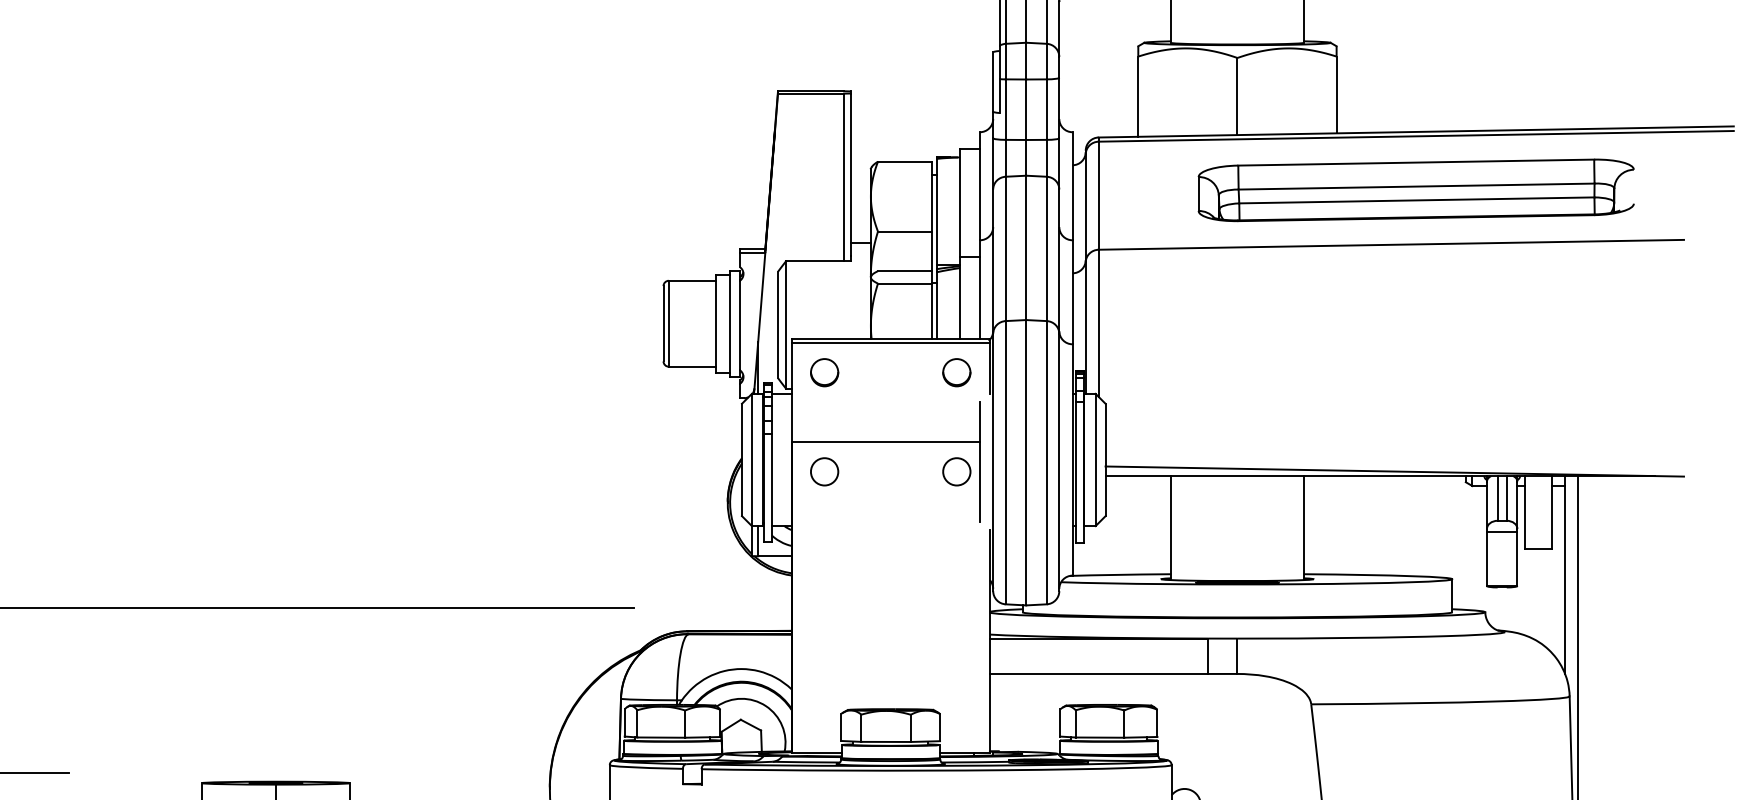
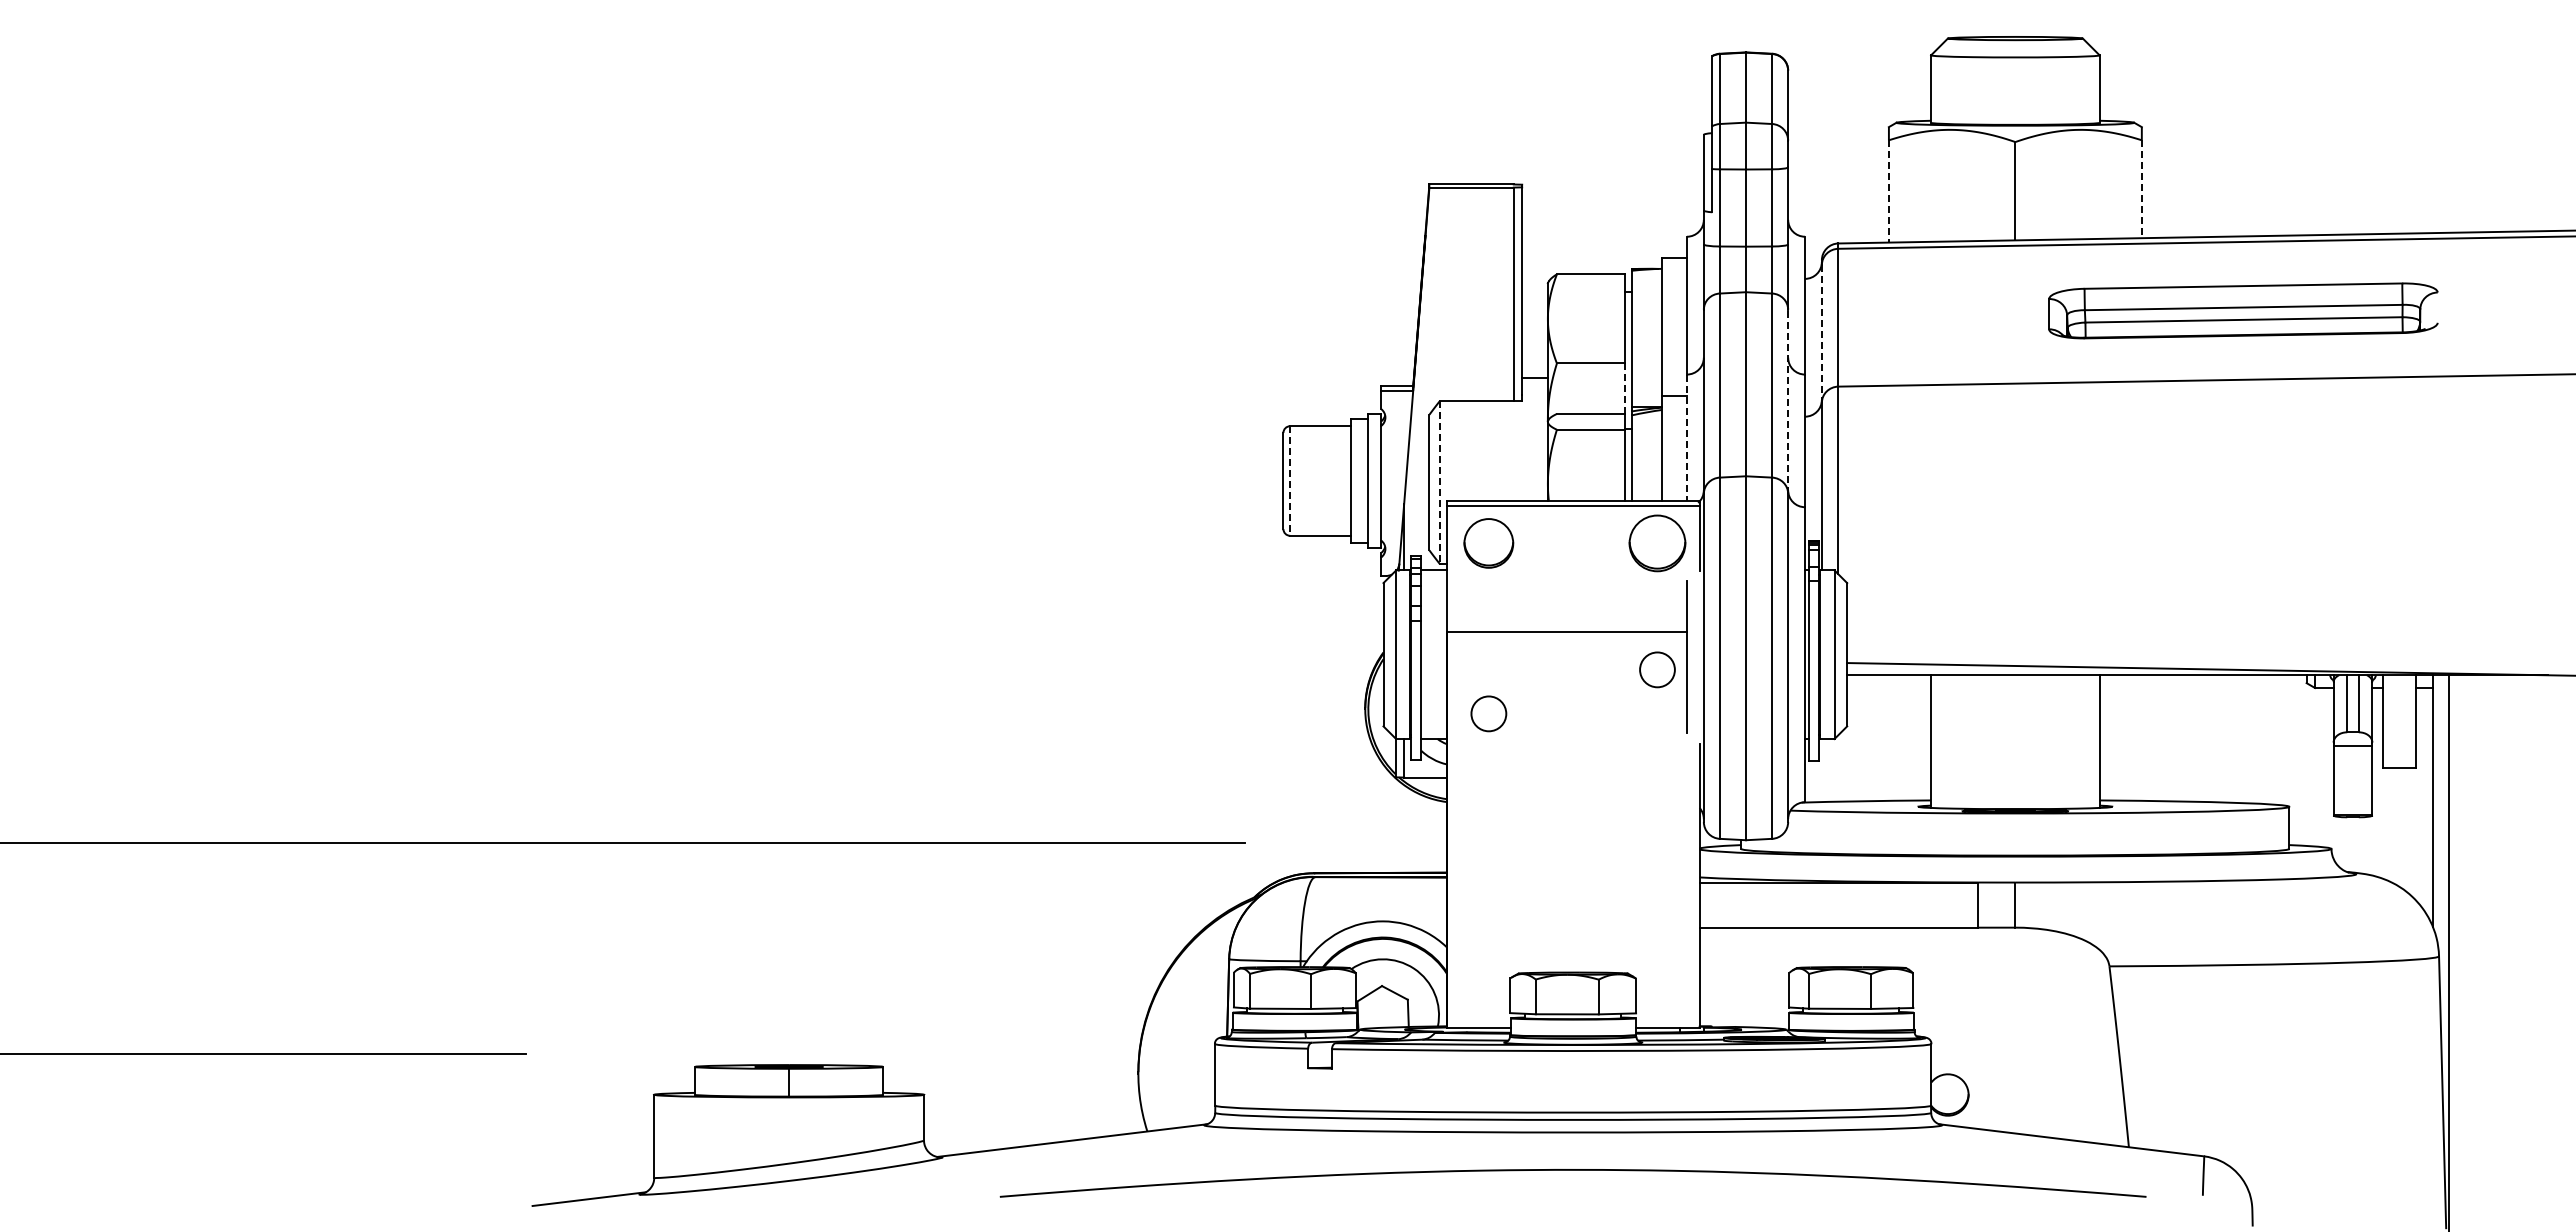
line: (1336, 95) -> (2141, 189), solid -> dashed
line: (1137, 96) -> (1888, 191), solid -> dashed
part: (1416, 190) -> (2243, 310), size x0.7
line: (1085, 208) -> (1821, 333), solid -> dashed
line: (931, 252) -> (1625, 389), solid -> dashed
line: (1059, 261) -> (1788, 401), solid -> dashed
line: (980, 289) -> (1687, 437), solid -> dashed
line: (669, 324) -> (1290, 481), solid -> dashed
line: (785, 324) -> (1439, 482), solid -> dashed
part: (824, 372) -> (1488, 543), size x1.4
part: (956, 372) -> (1657, 543), size x1.6
part: (824, 471) -> (1488, 713), moved

